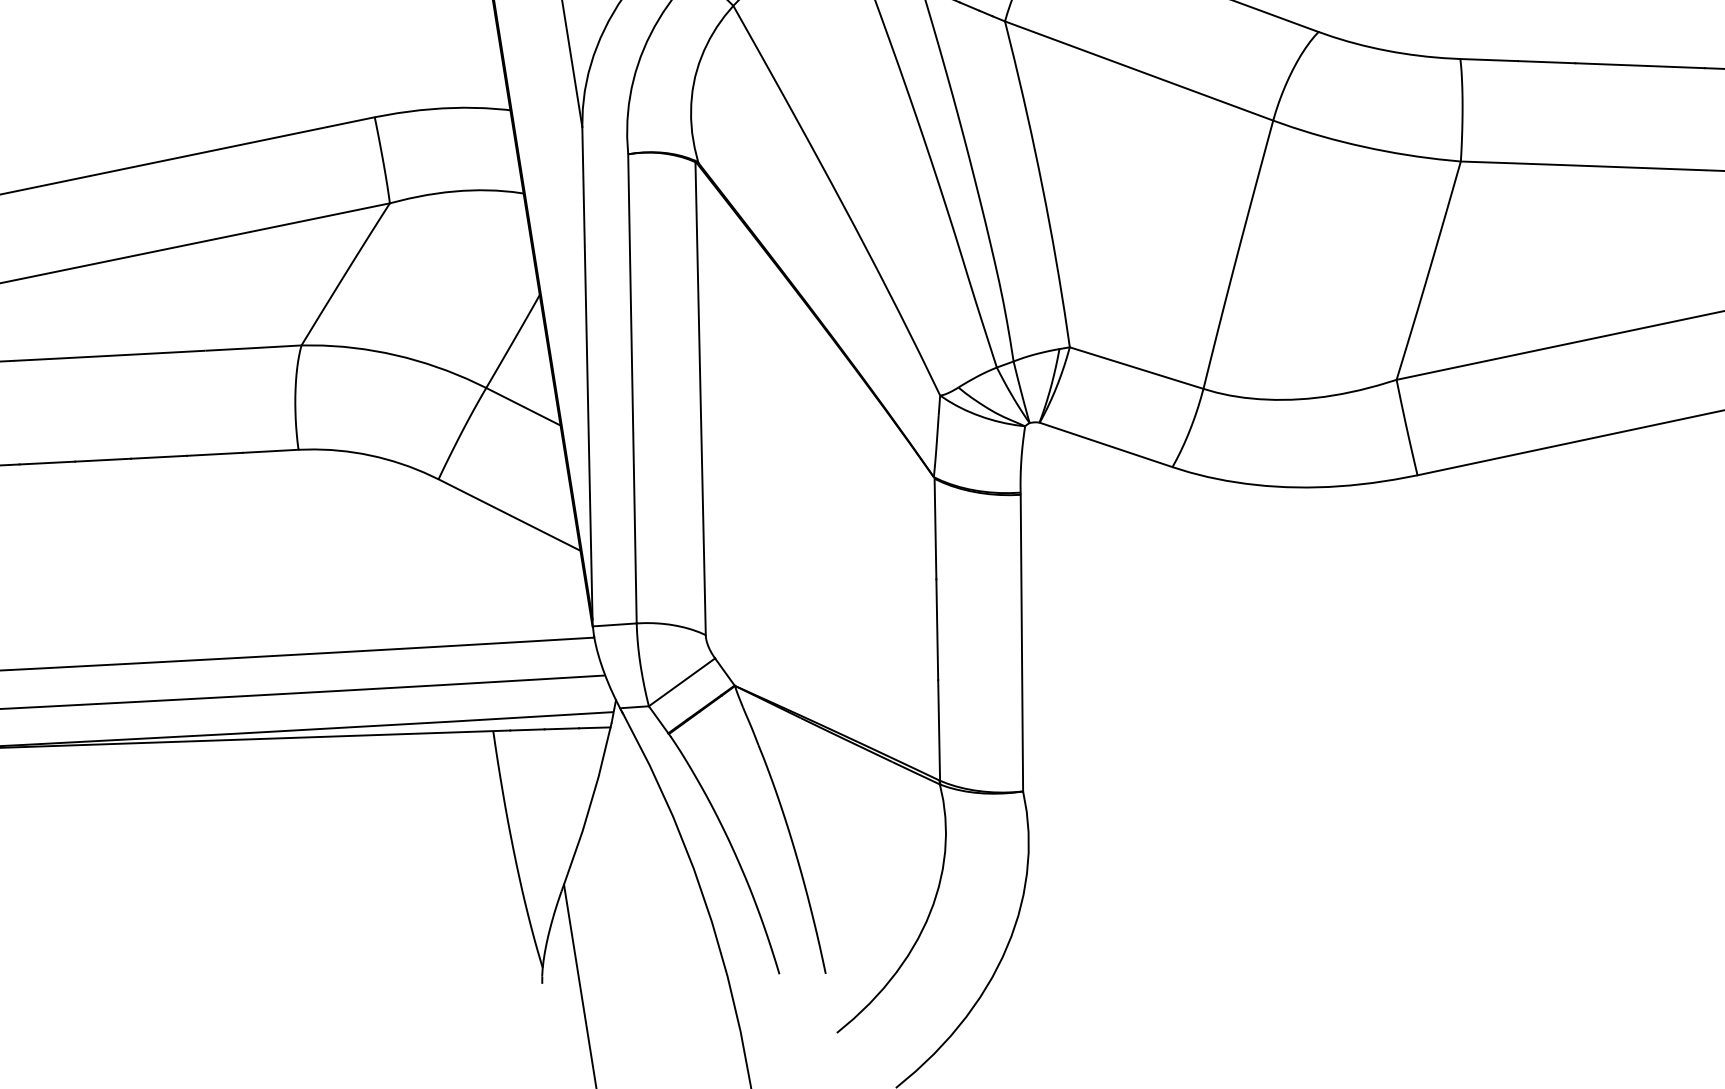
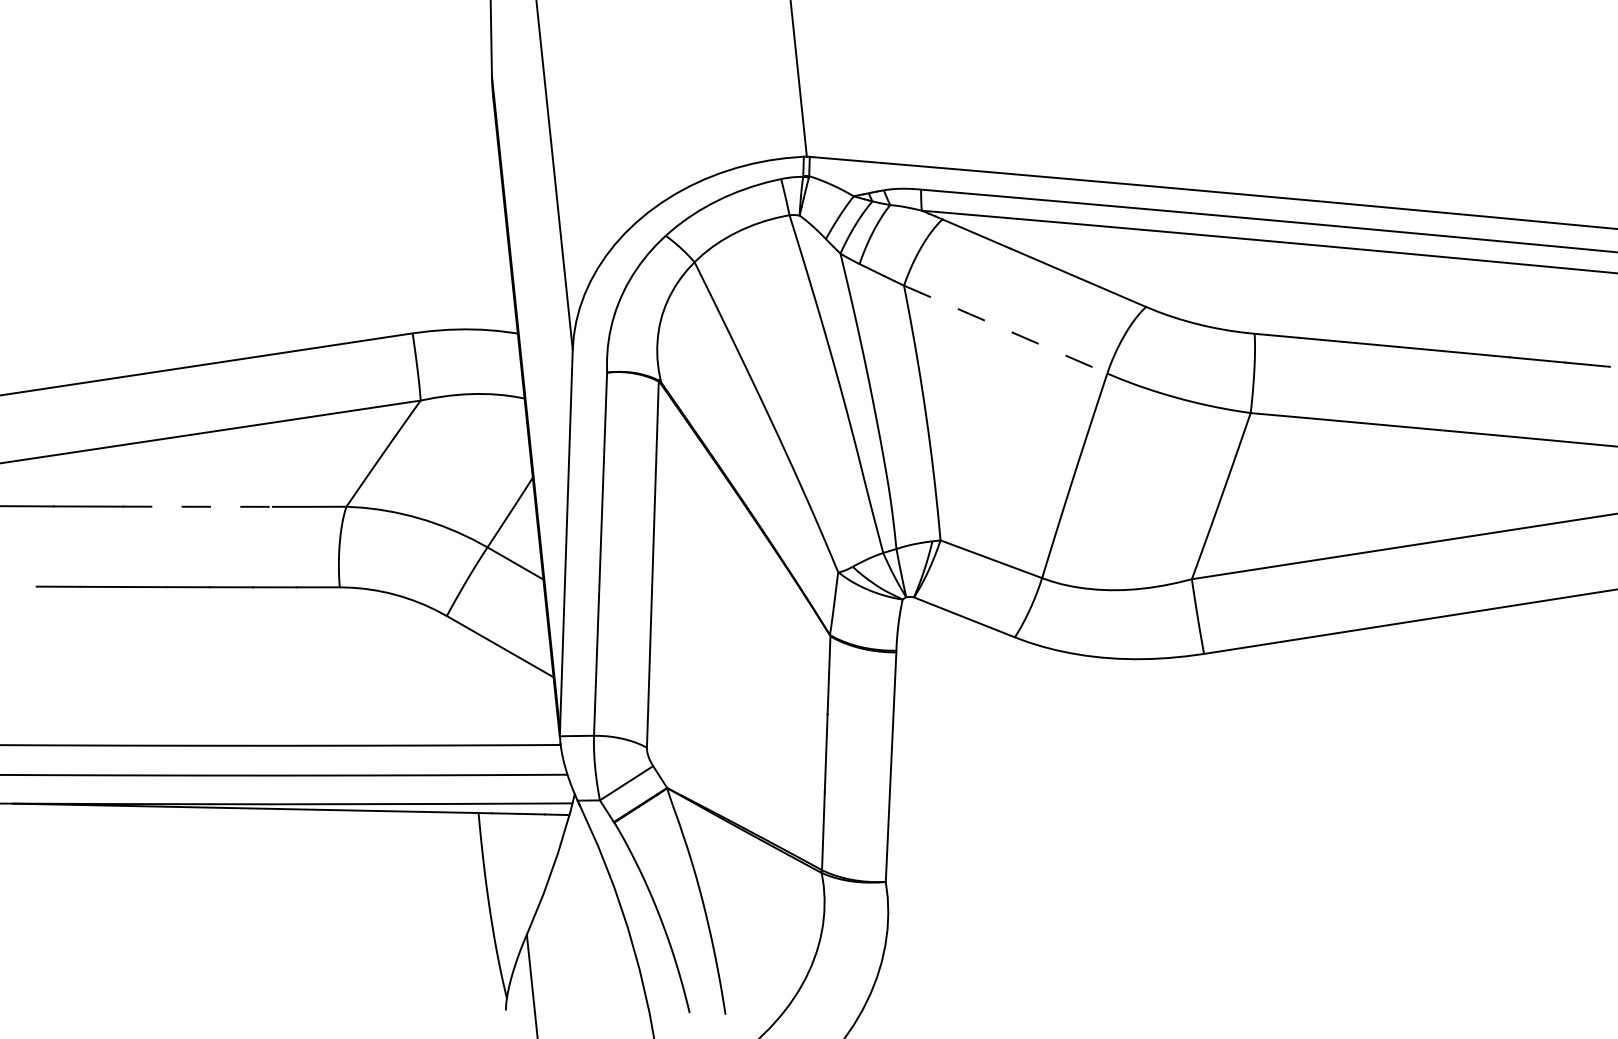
line: (1138, 70) -> (1005, 329), solid -> dashed
line: (109, 355) -> (197, 506), solid -> dashed

